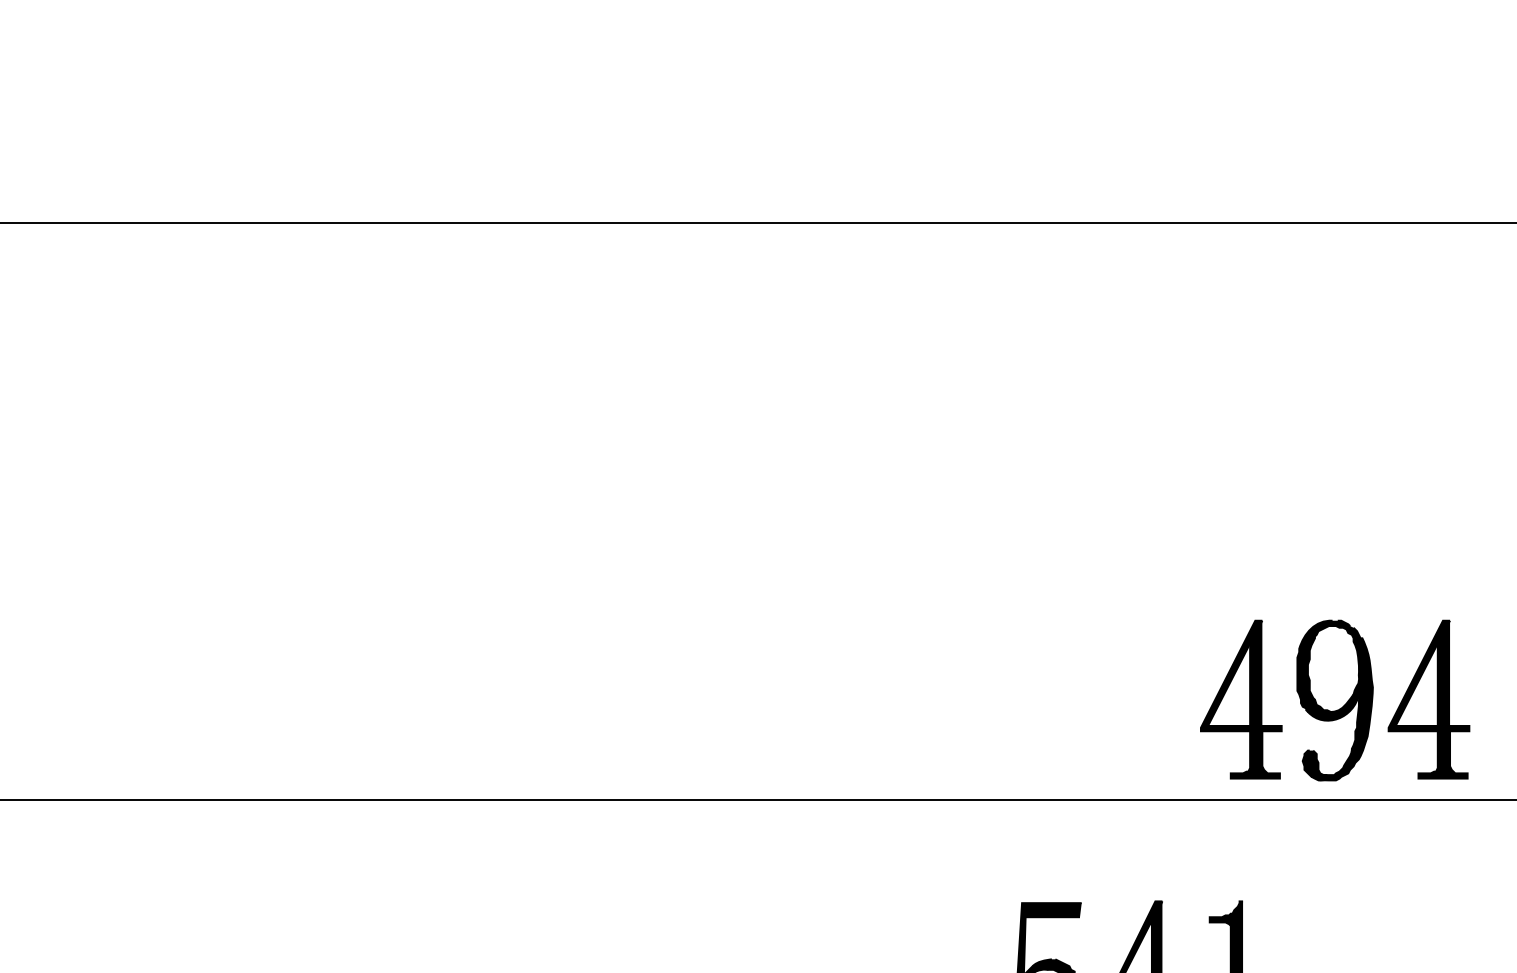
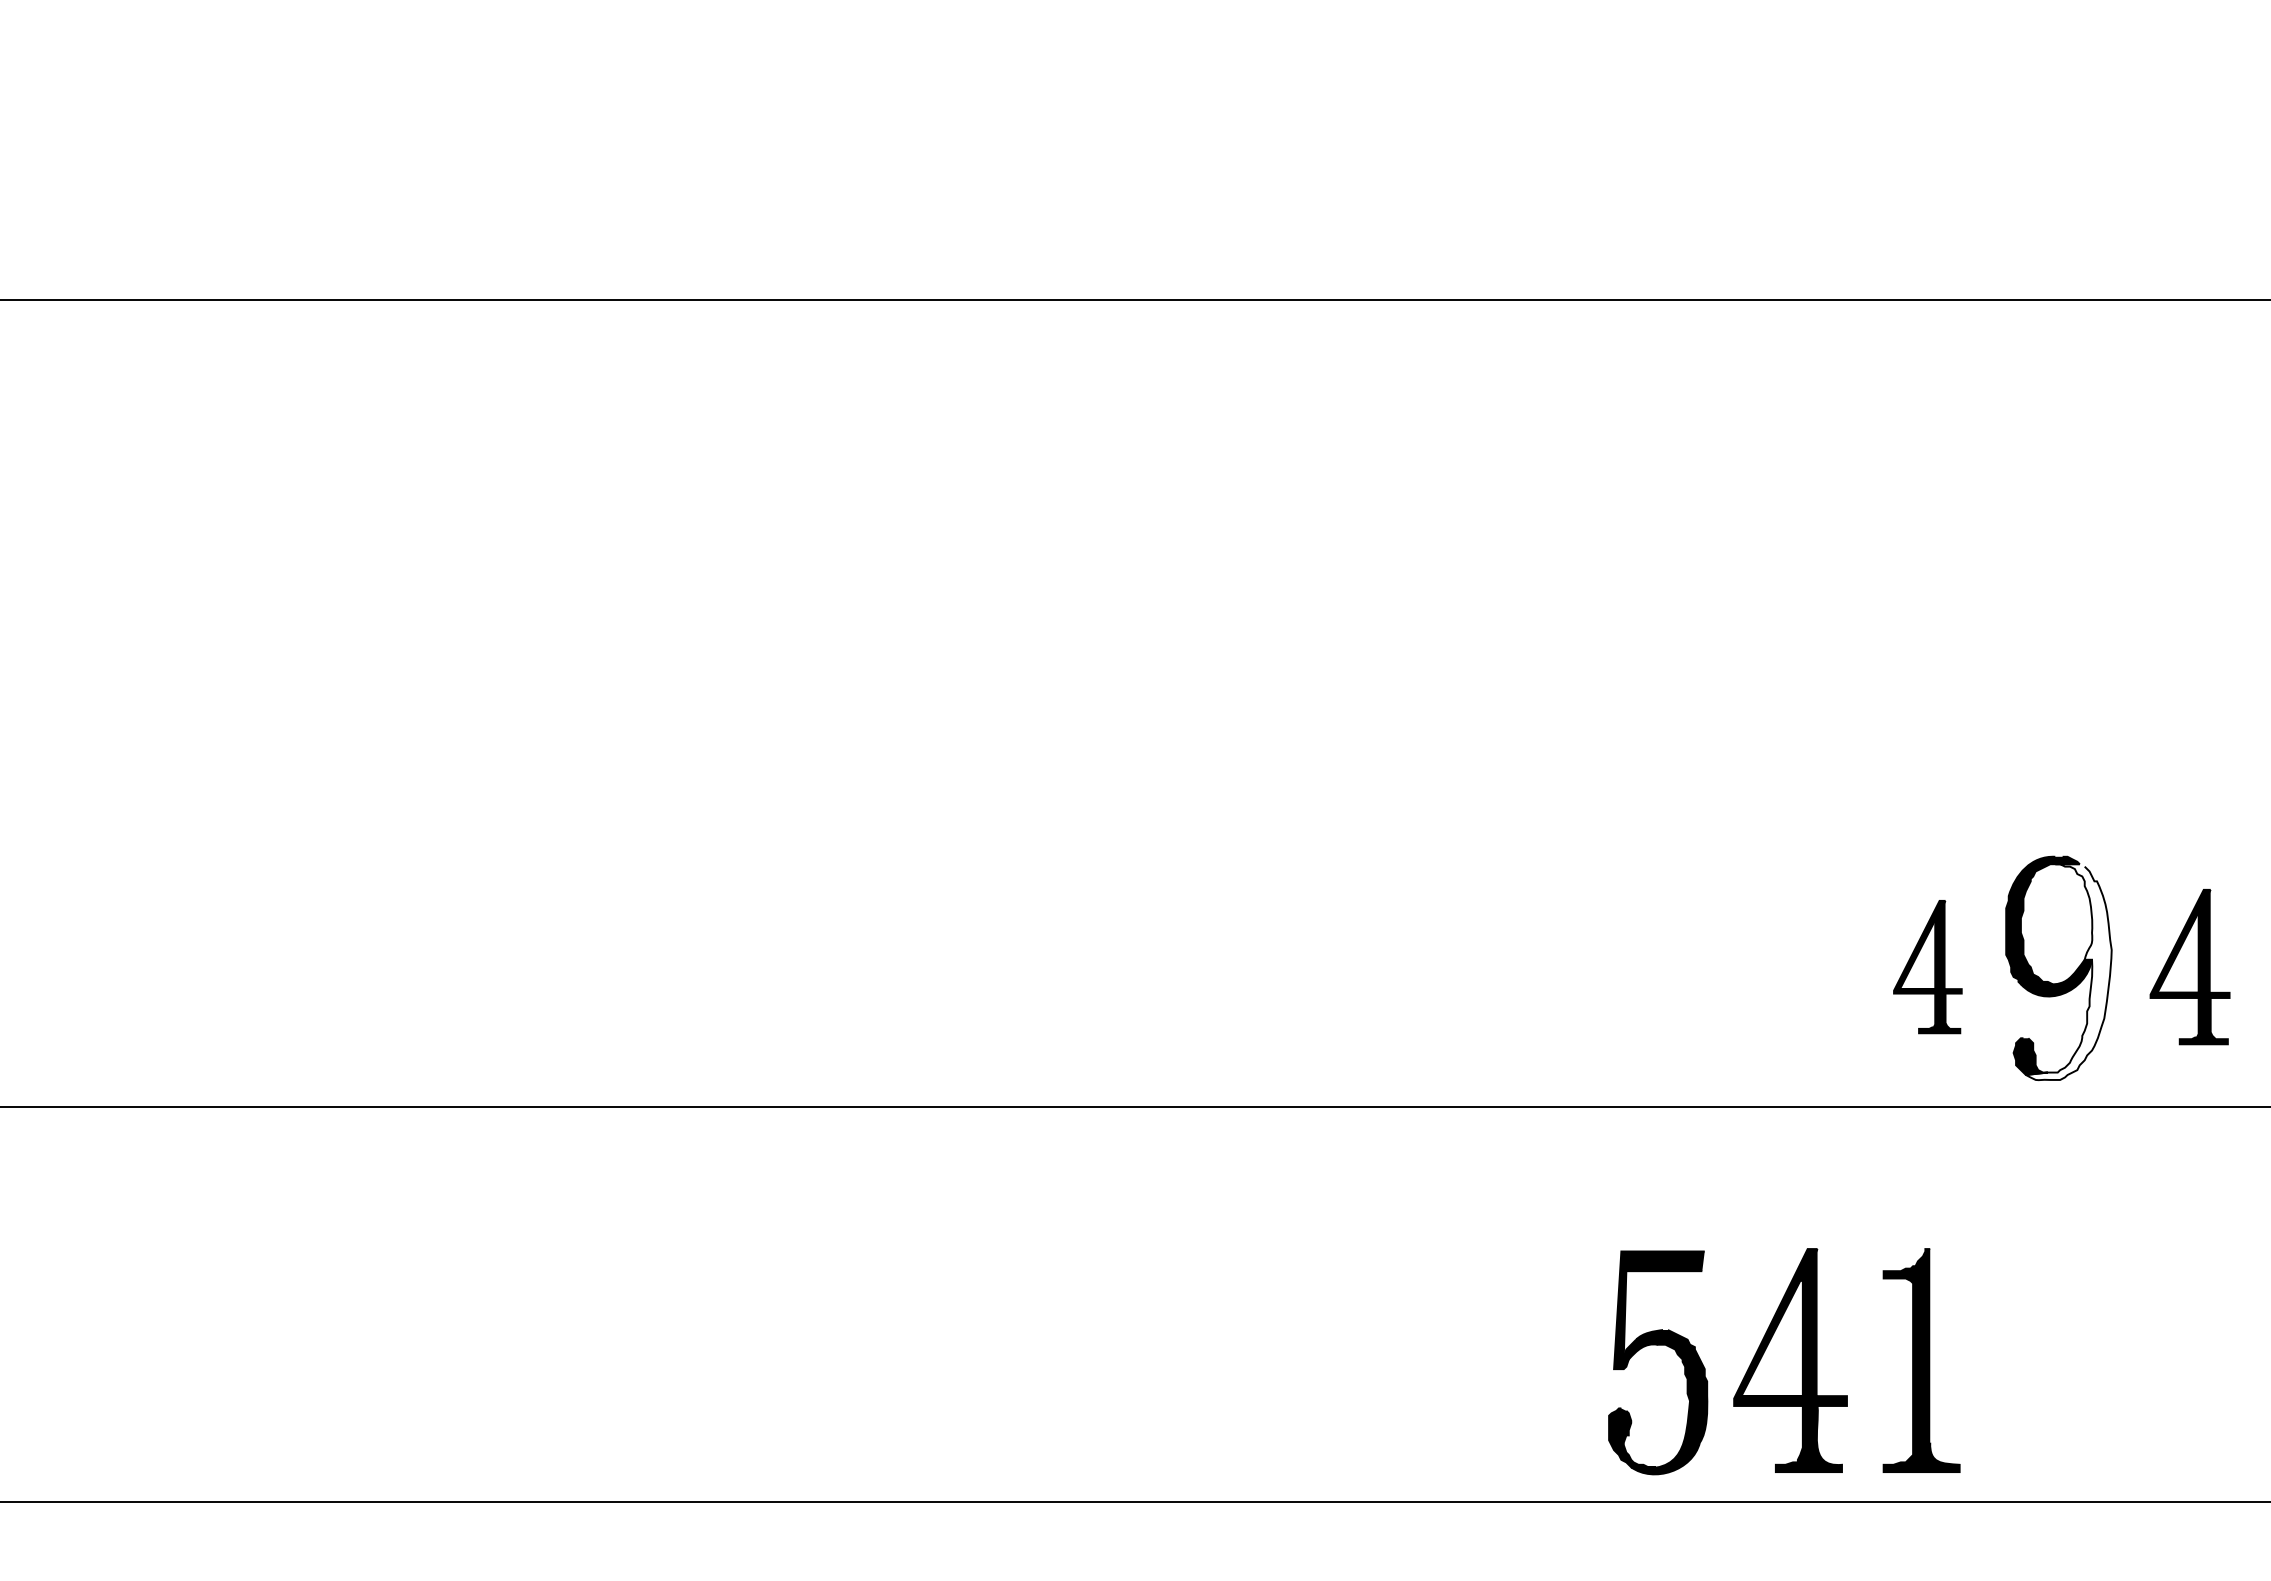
part: (1241, 699) -> (1927, 966), size x0.6
part: (1428, 699) -> (2189, 966), size x0.7
fill: (1341, 703) -> (2068, 972), removed

